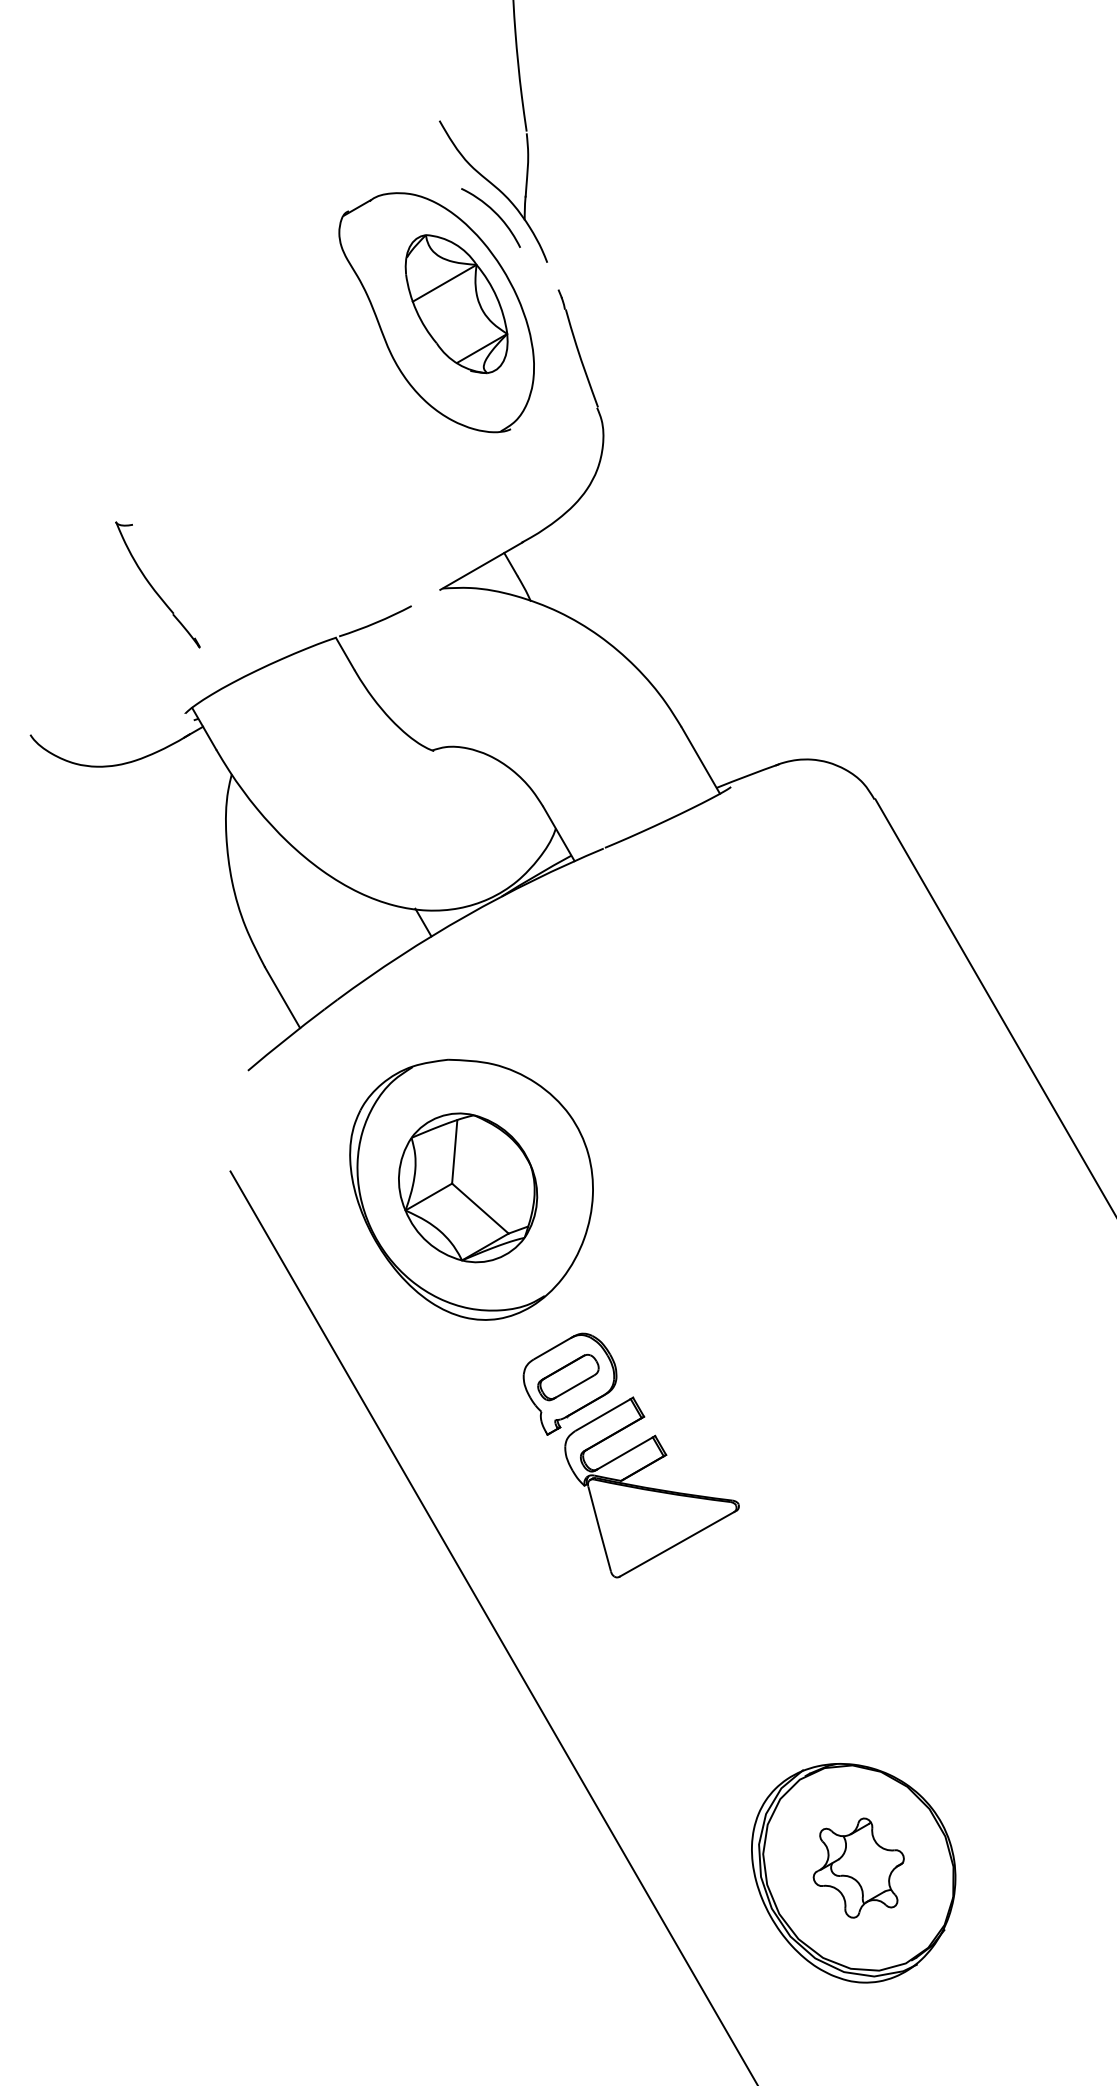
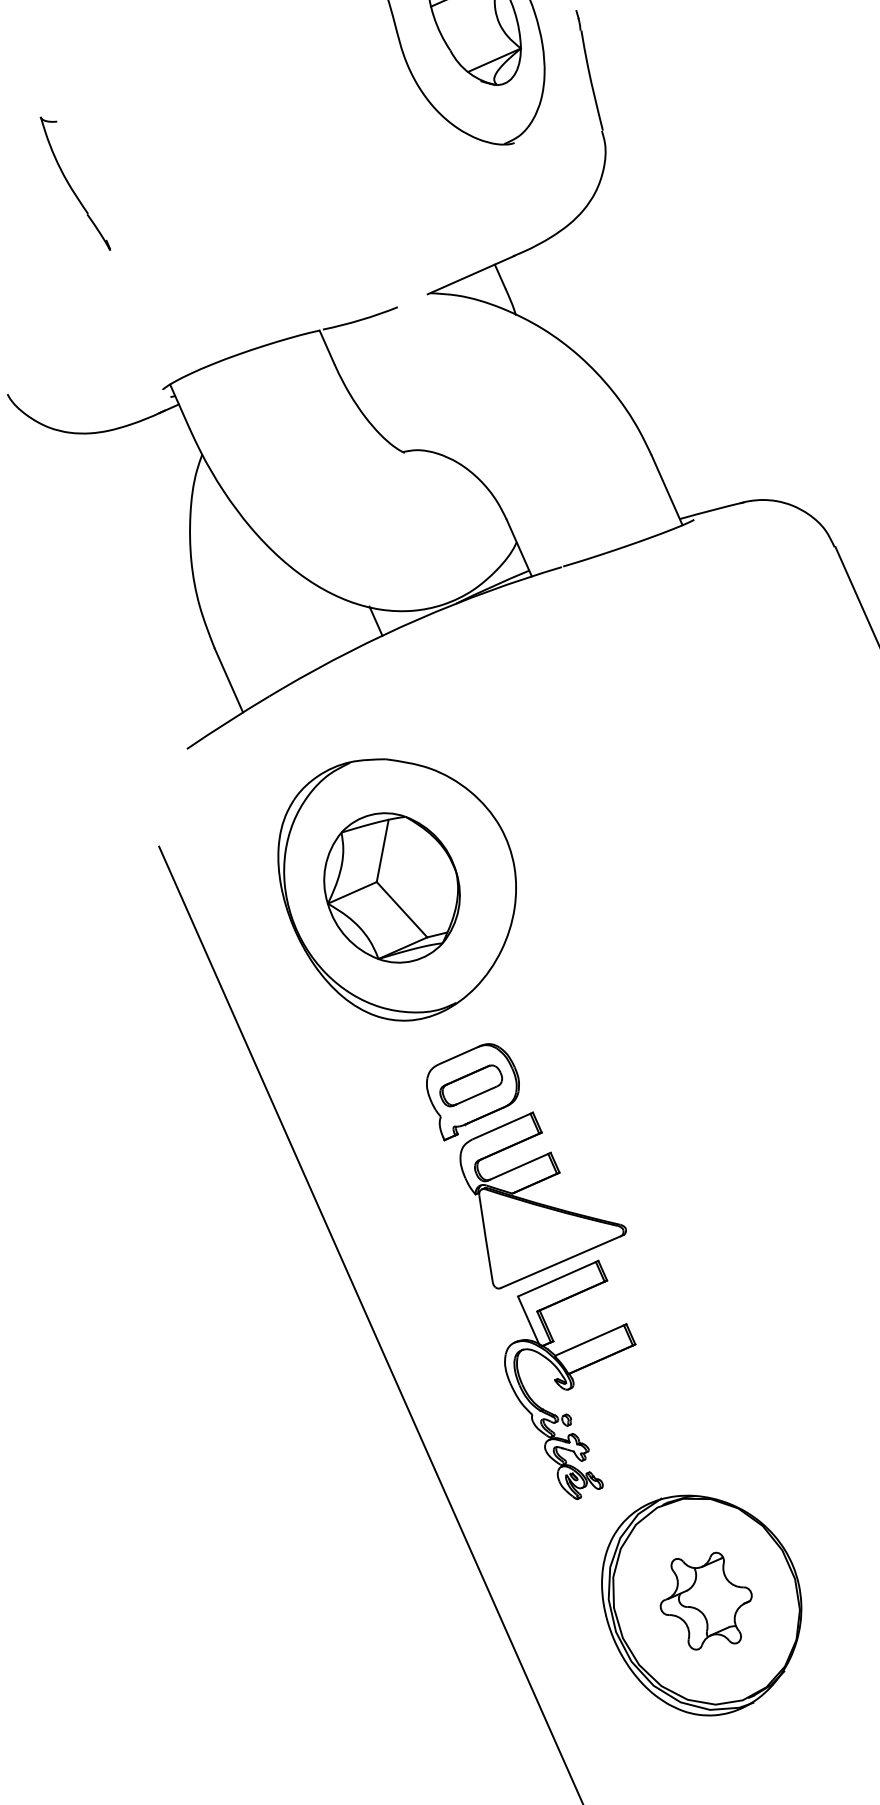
part: (157, 584) -> (75, 183), moved
part: (695, 1659) -> (566, 1377), added

